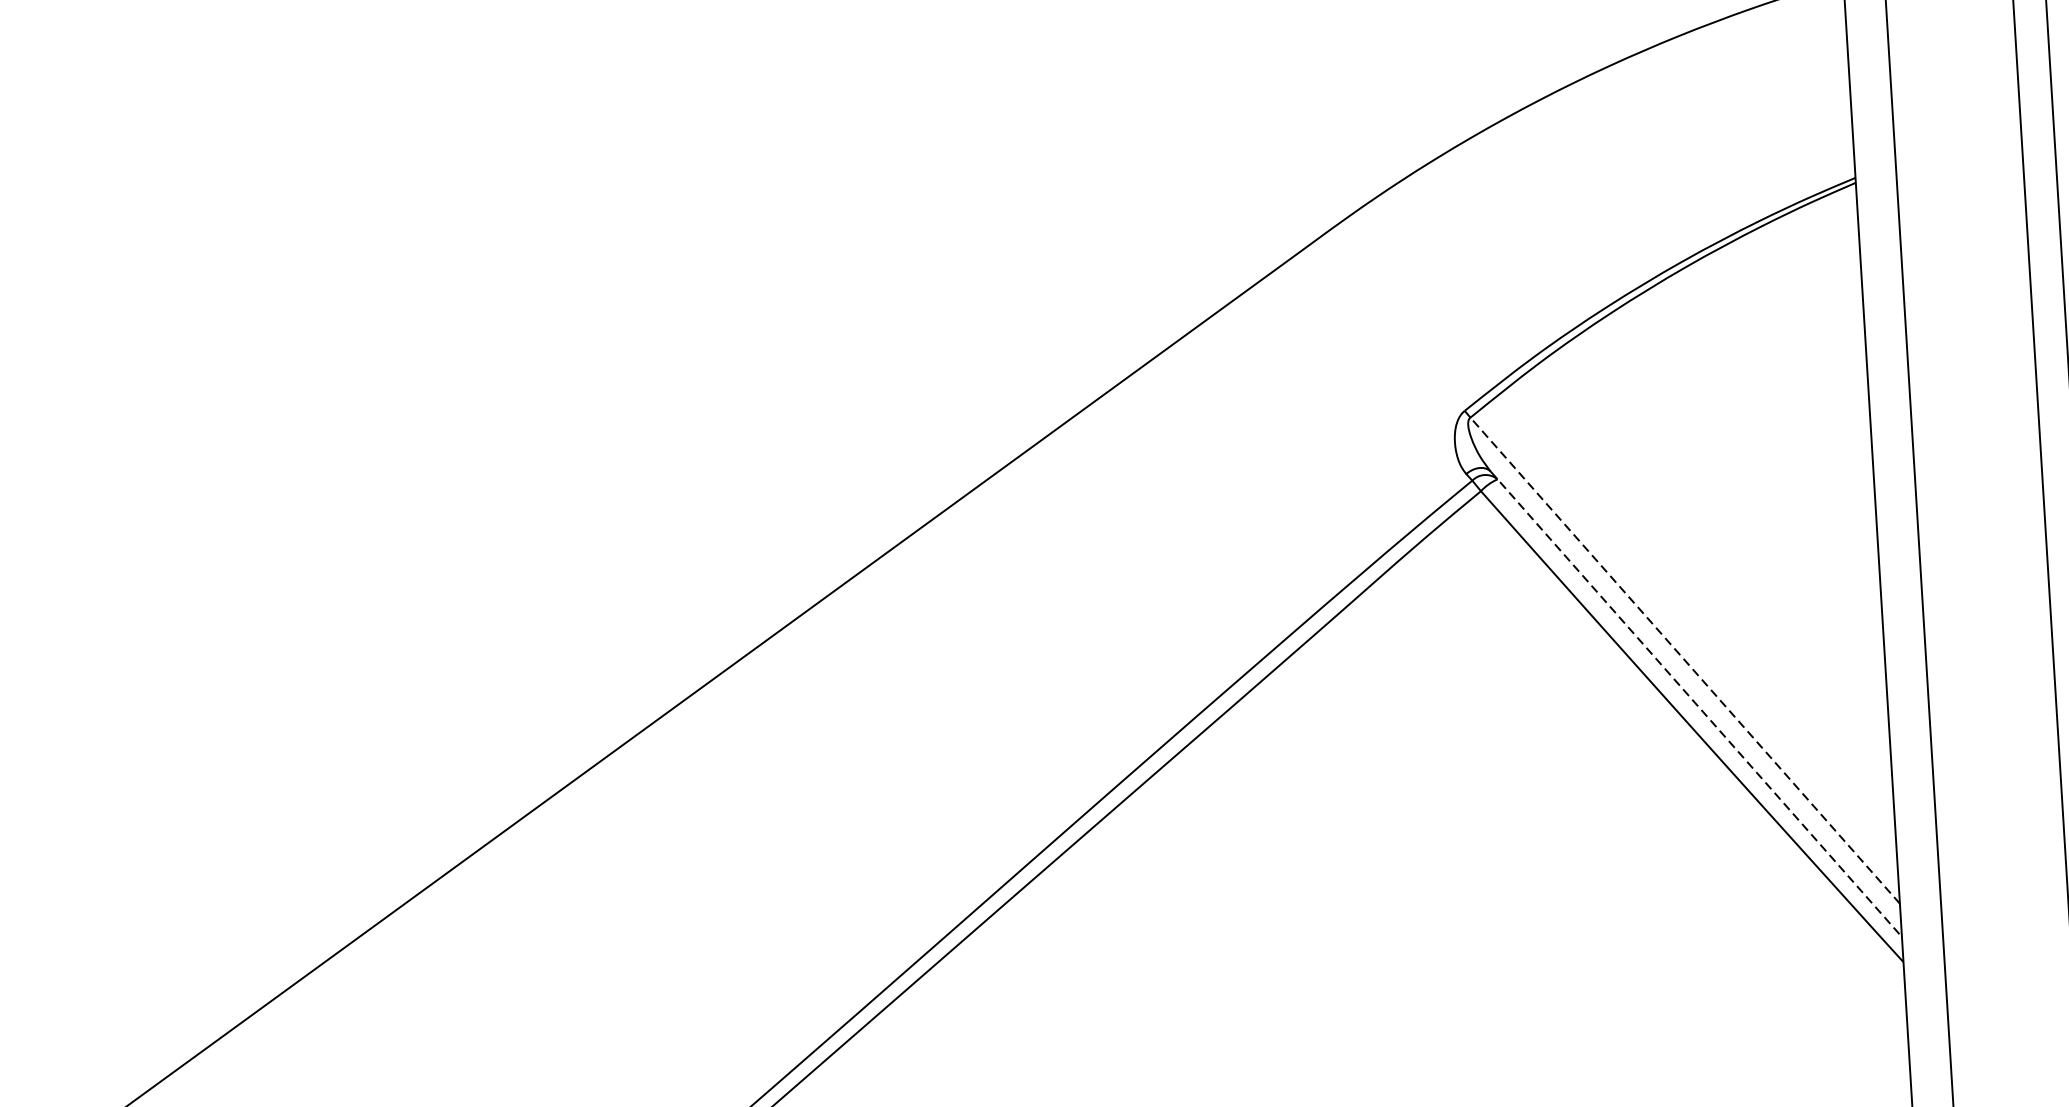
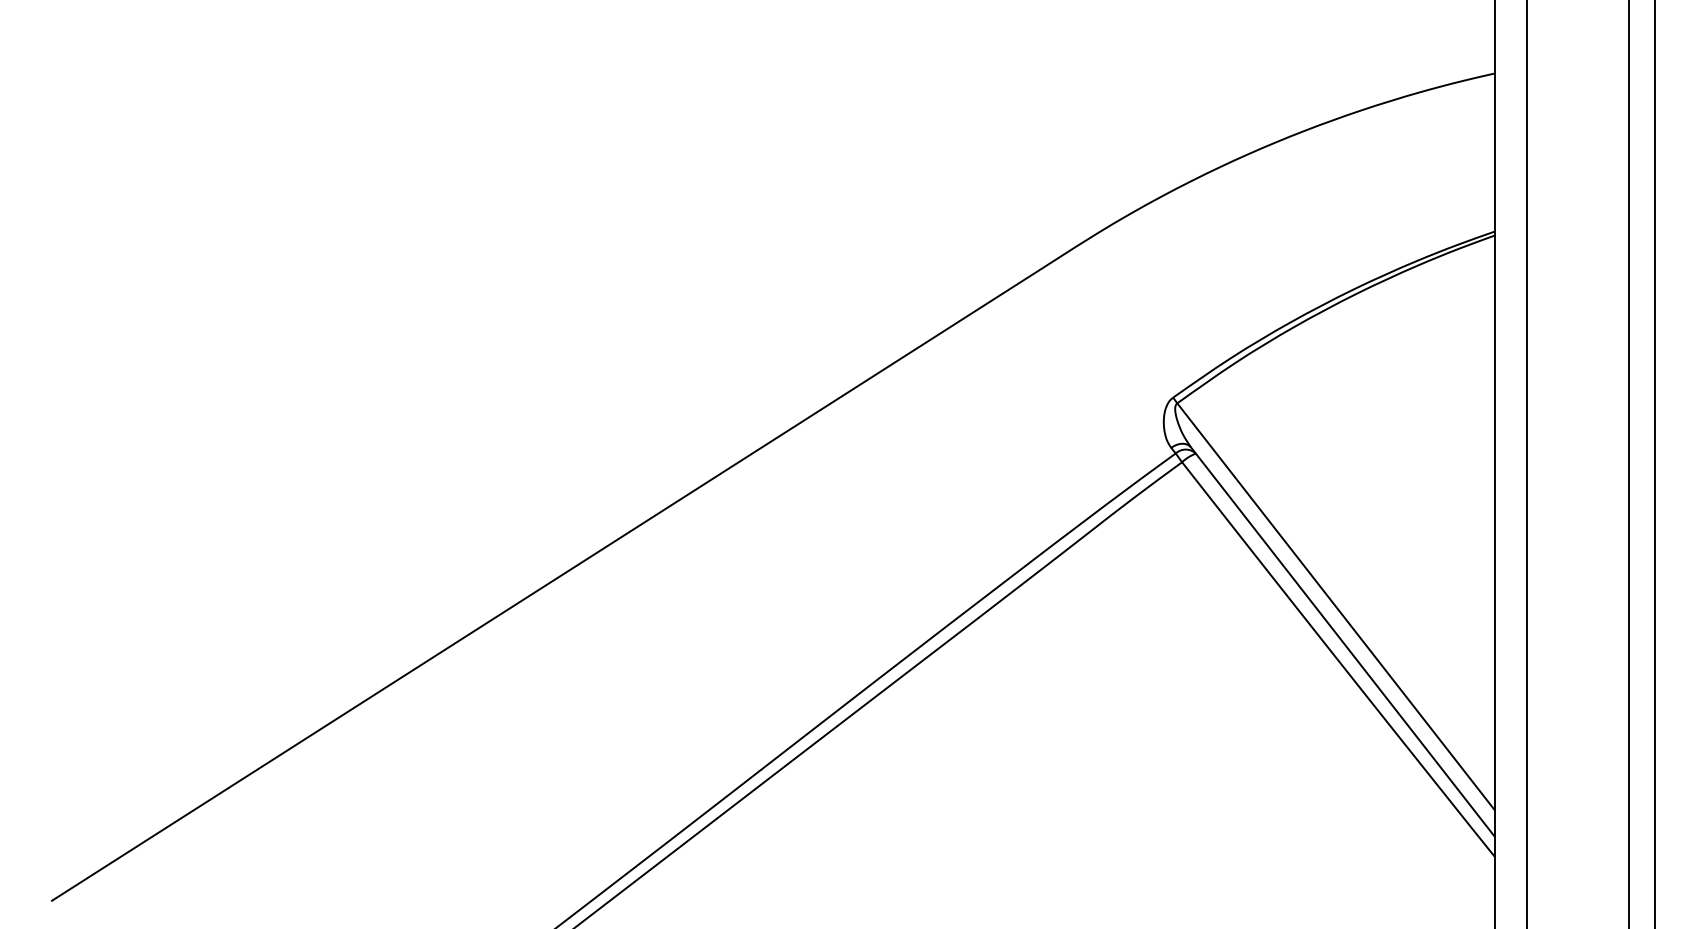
line: (1685, 661) -> (1336, 607), dashed -> solid
line: (1695, 703) -> (1342, 641), dashed -> solid

